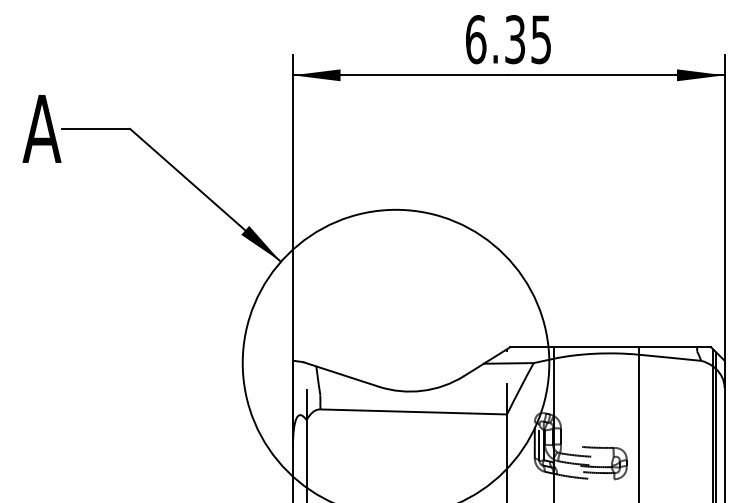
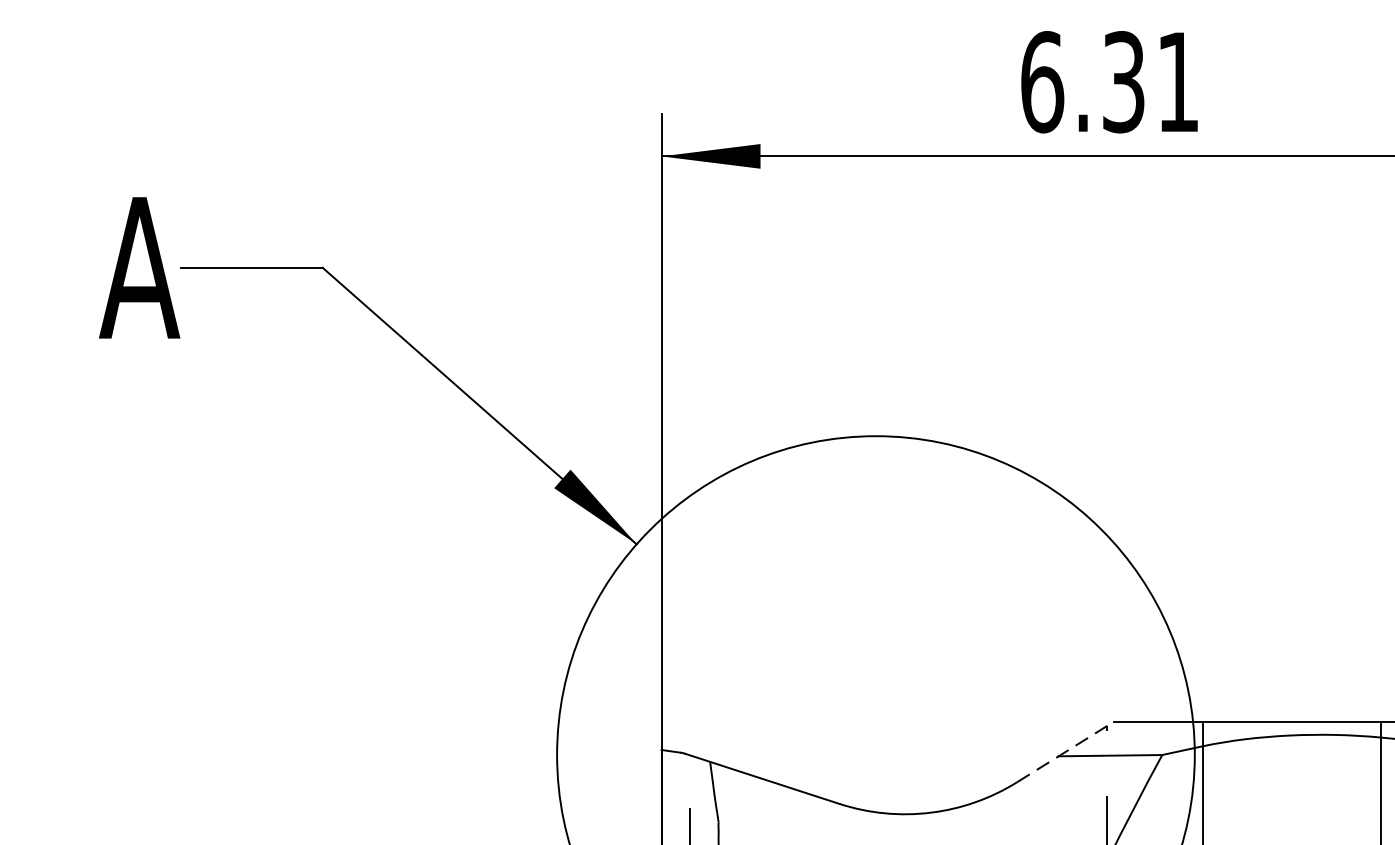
text: (540, 39) -> (1176, 81), 6.35 -> 6.31
line: (487, 361) -> (1066, 751), solid -> dashed

